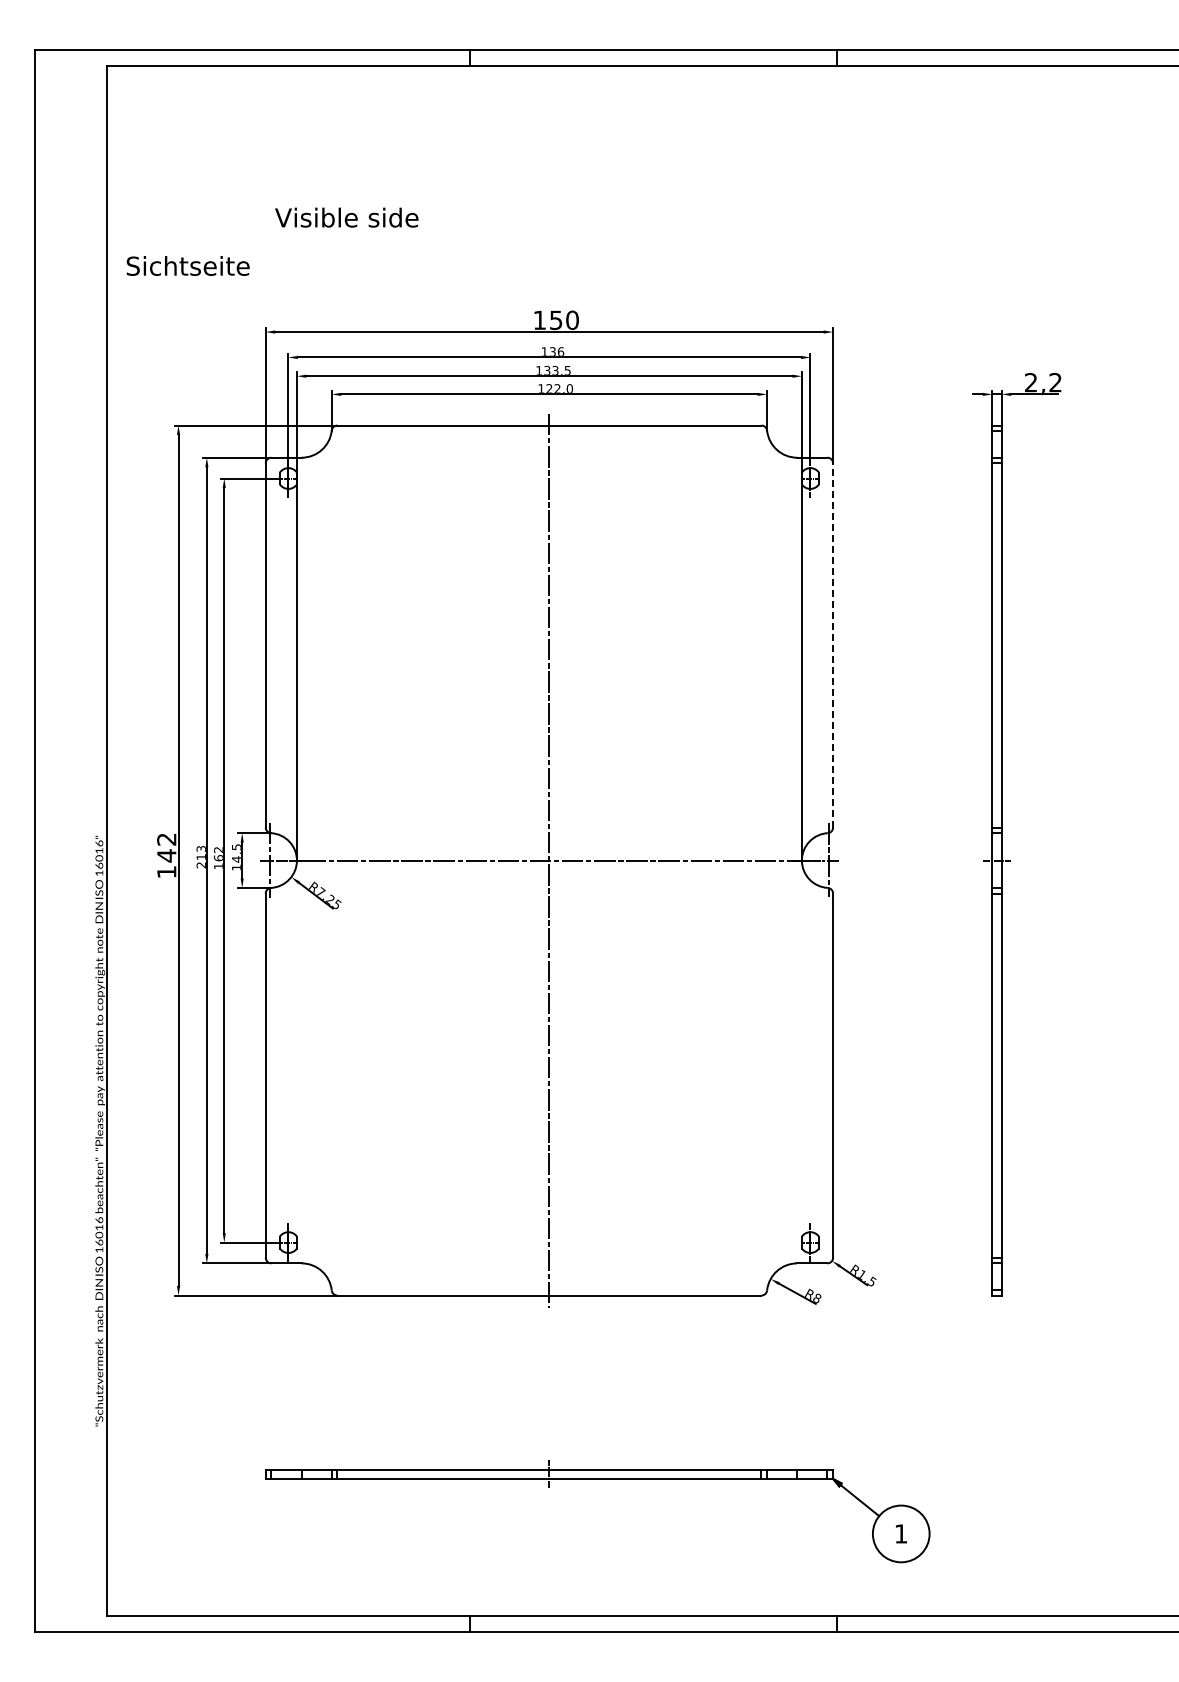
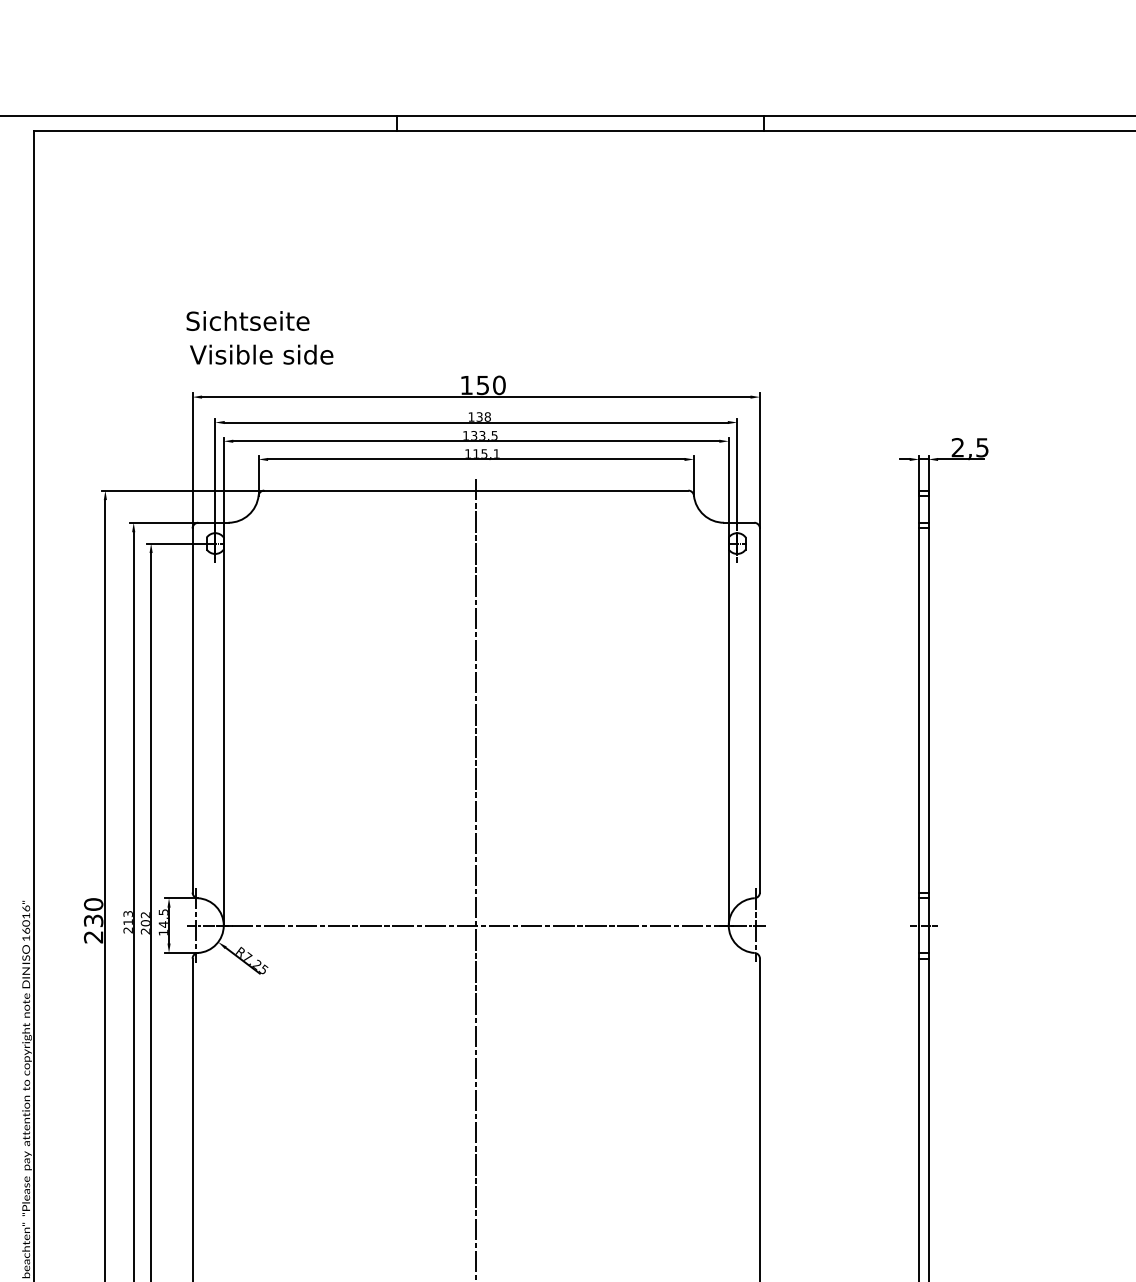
text: (346, 217) -> (261, 354), moved
text: (187, 265) -> (247, 320), moved
text: (560, 351) -> (487, 416), 136 -> 138
text: (1055, 382) -> (982, 447), 2,2 -> 2,5
text: (559, 388) -> (486, 453), 122,0 -> 115,1
line: (833, 644) -> (760, 709), dashed -> solid
text: (166, 855) -> (93, 920), 142 -> 230
text: (218, 862) -> (145, 927), 162 -> 202

